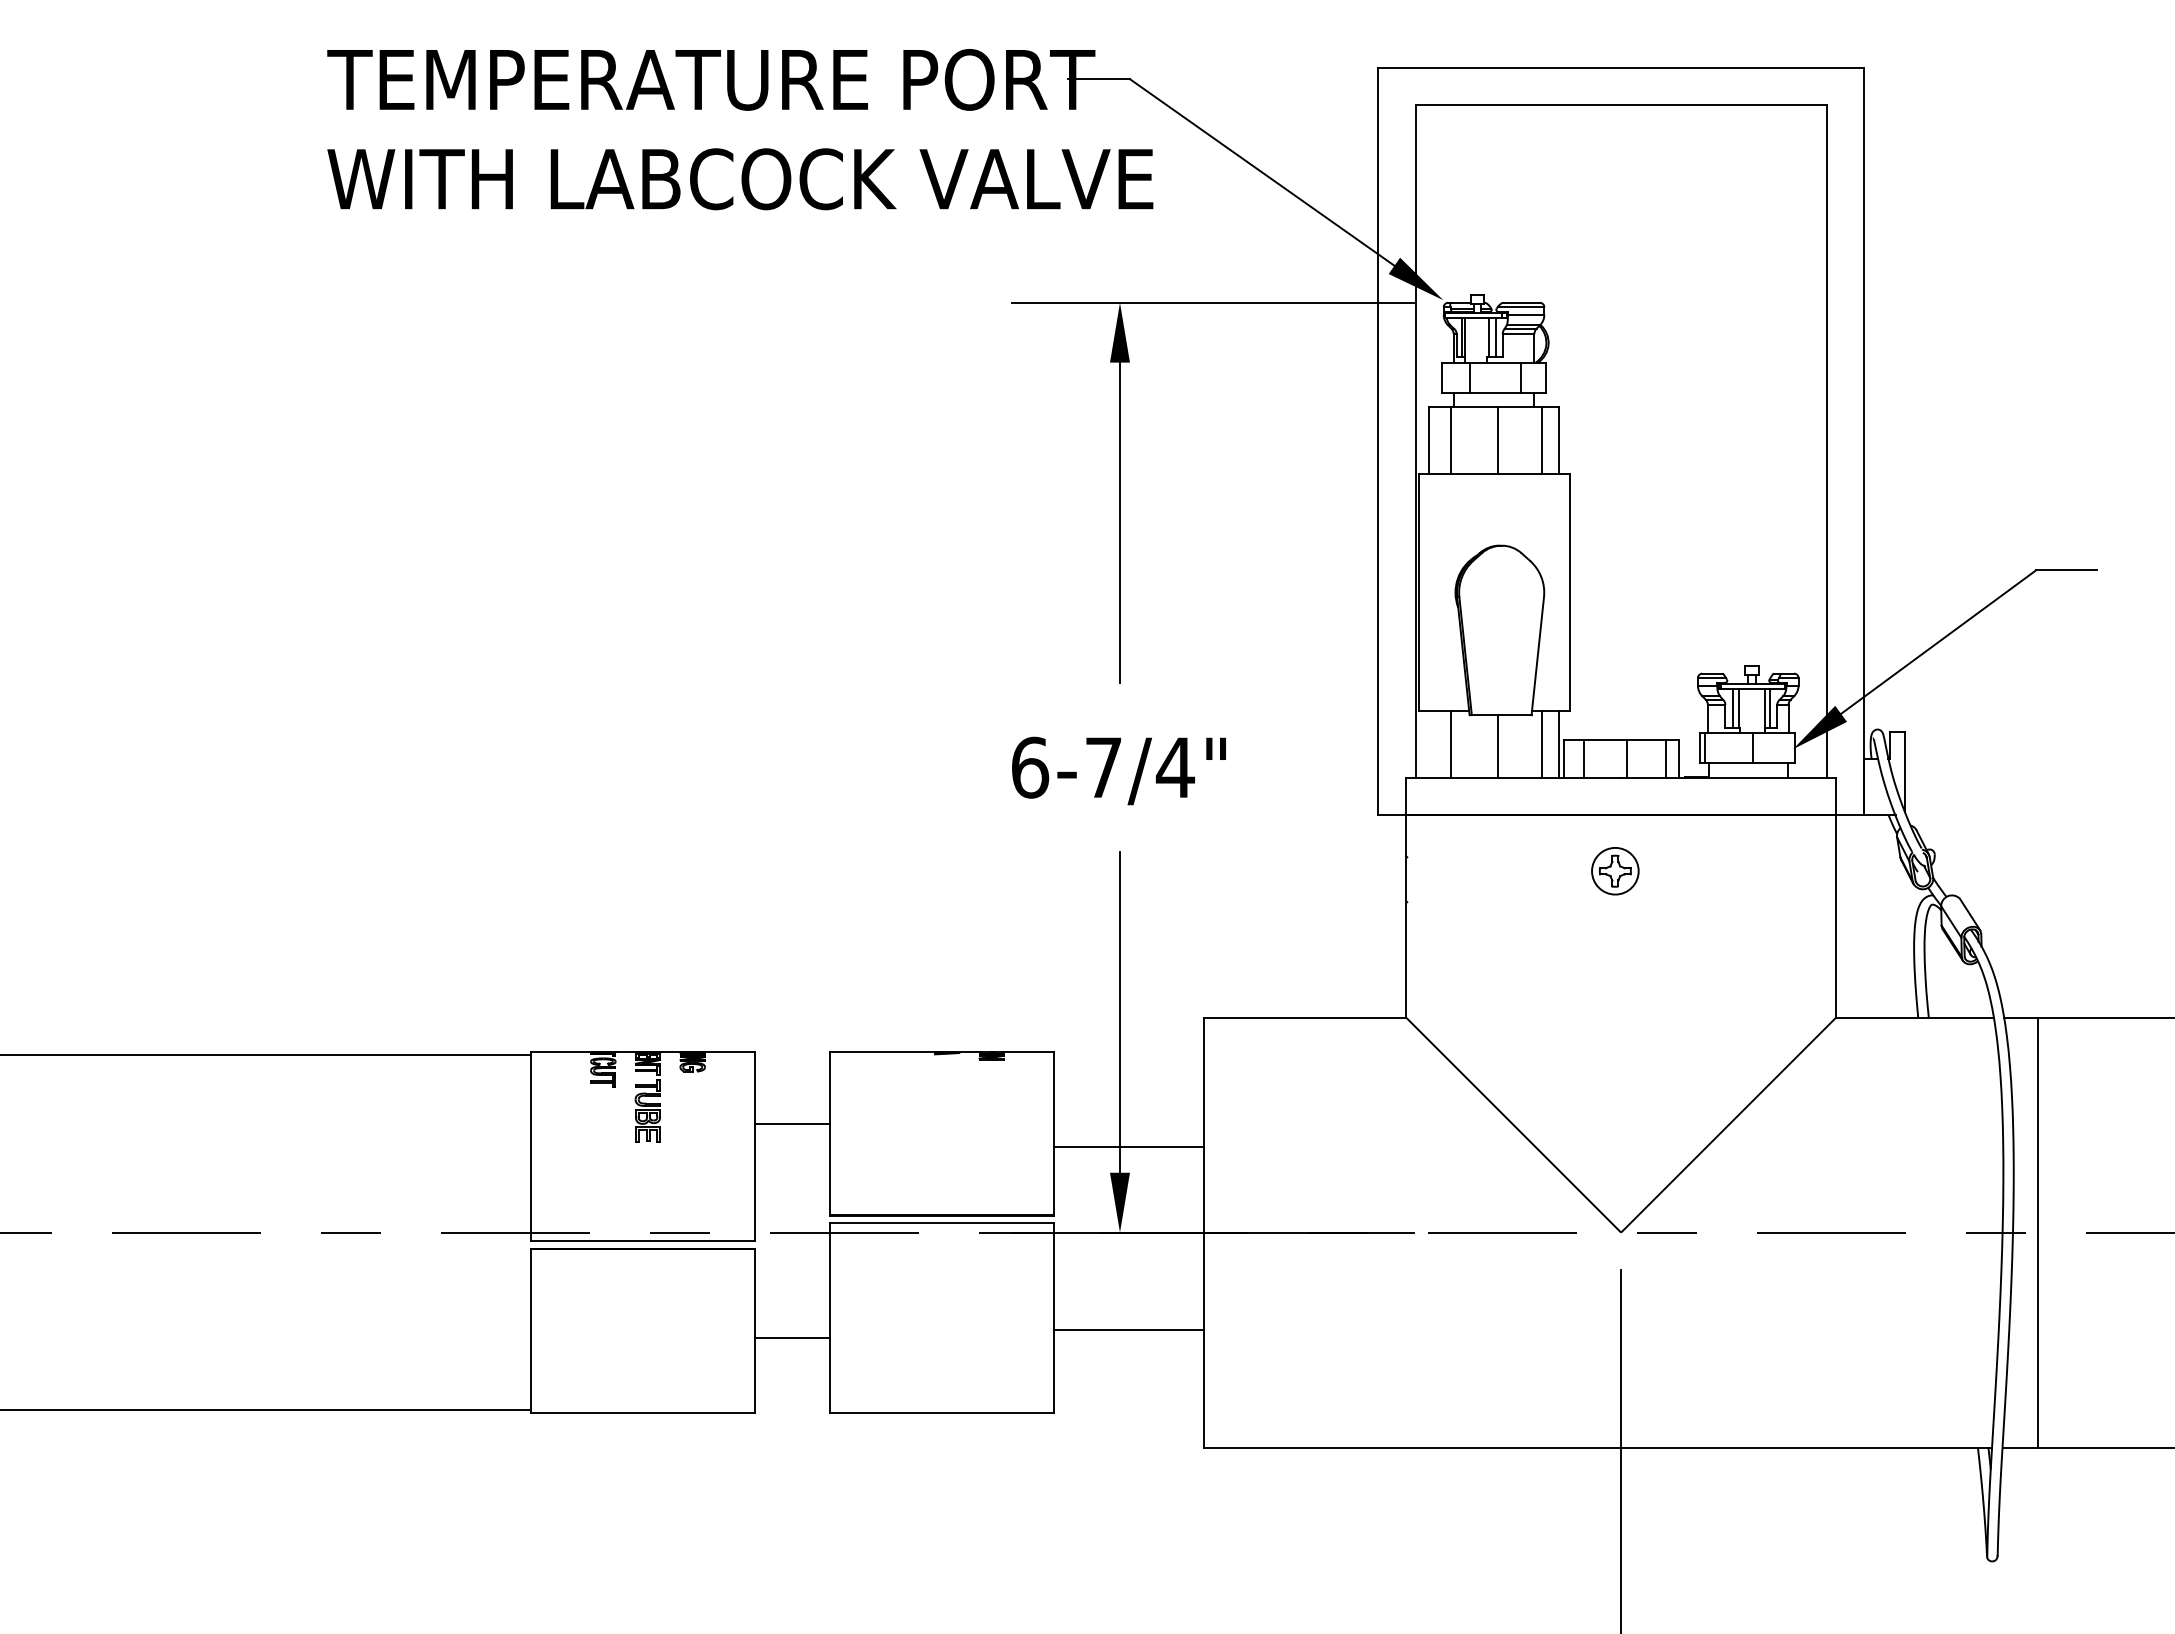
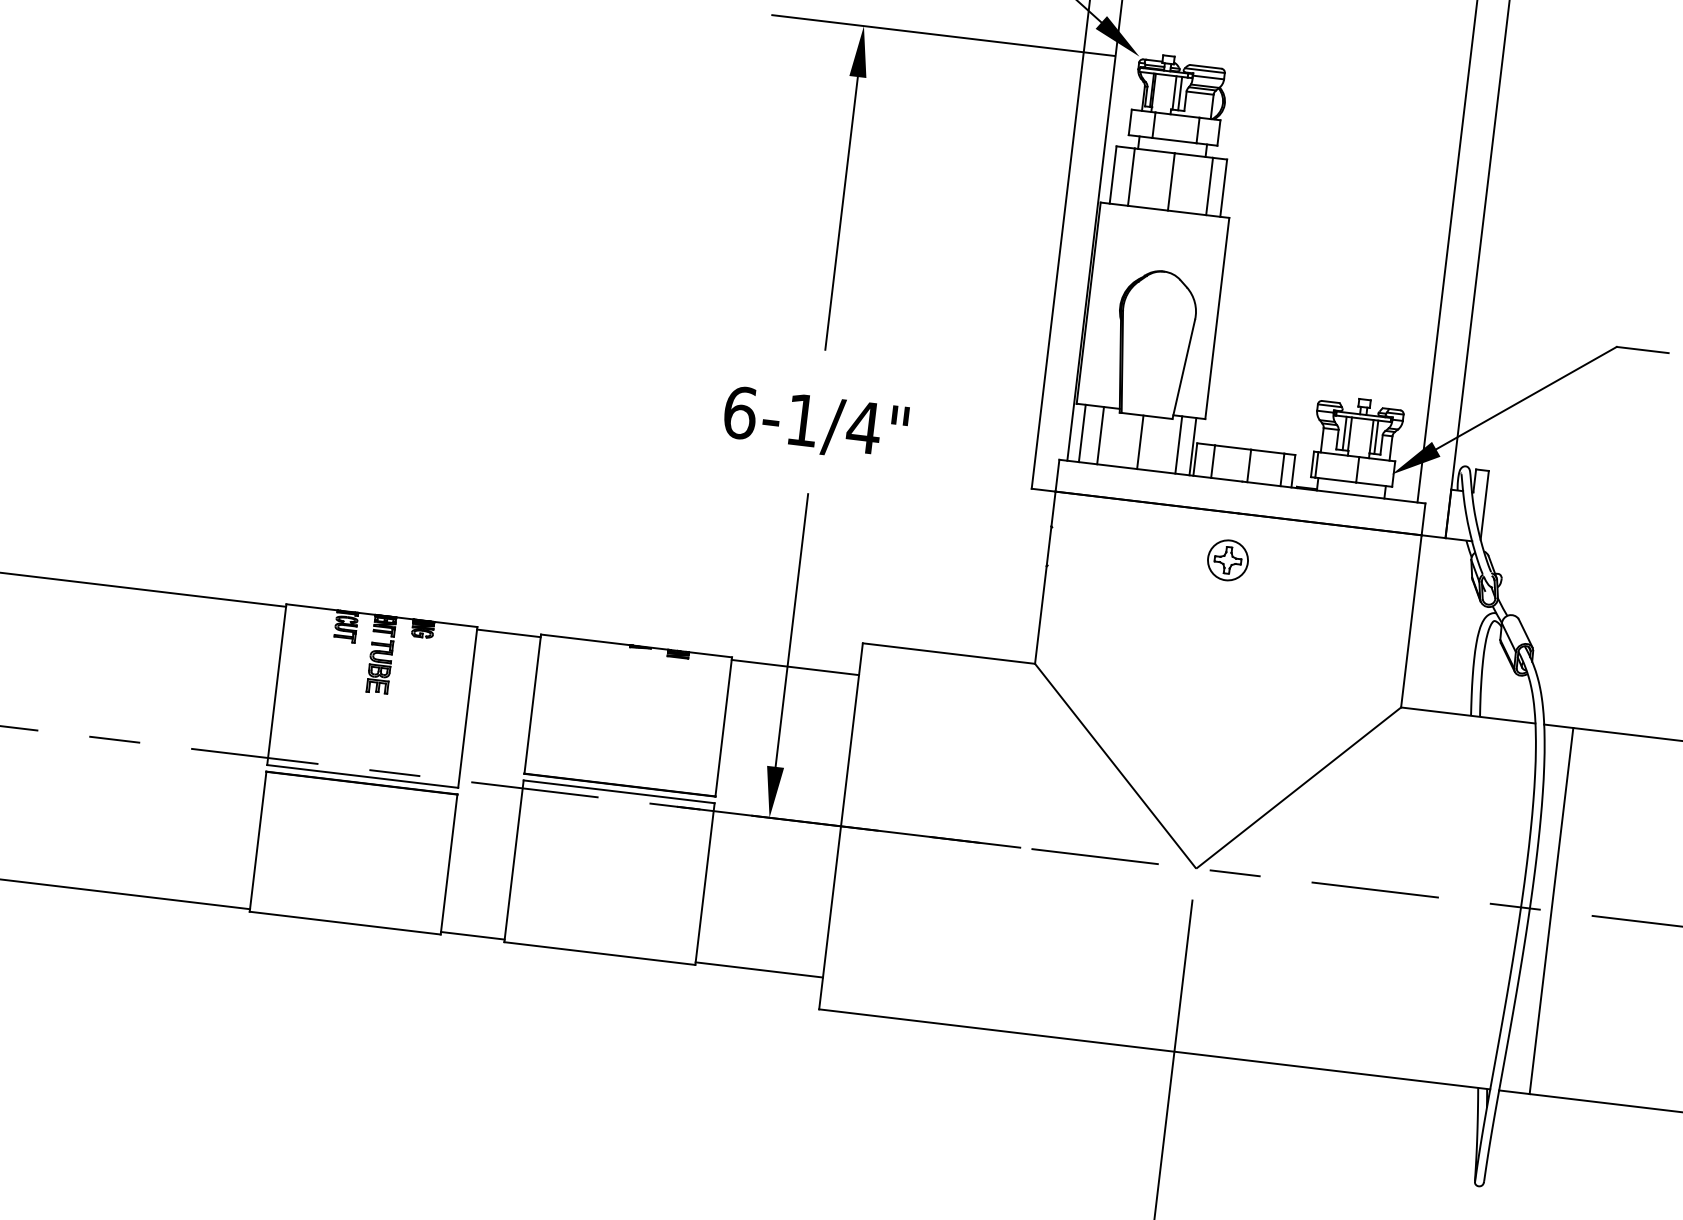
line: (1429, 744) -> (1082, 433), added
text: (1103, 767) -> (802, 420), 6-7/4" -> 6-1/4"
line: (792, 1124) -> (508, 633), moved
line: (1128, 1147) -> (794, 667), moved
line: (1128, 1330) -> (758, 970), moved
line: (792, 1338) -> (472, 936), moved

